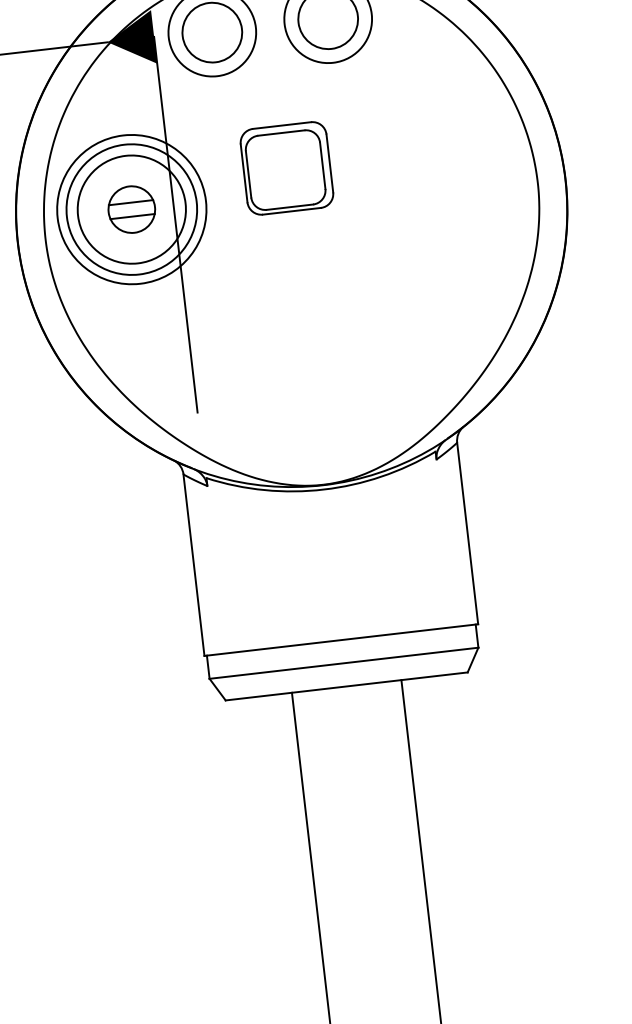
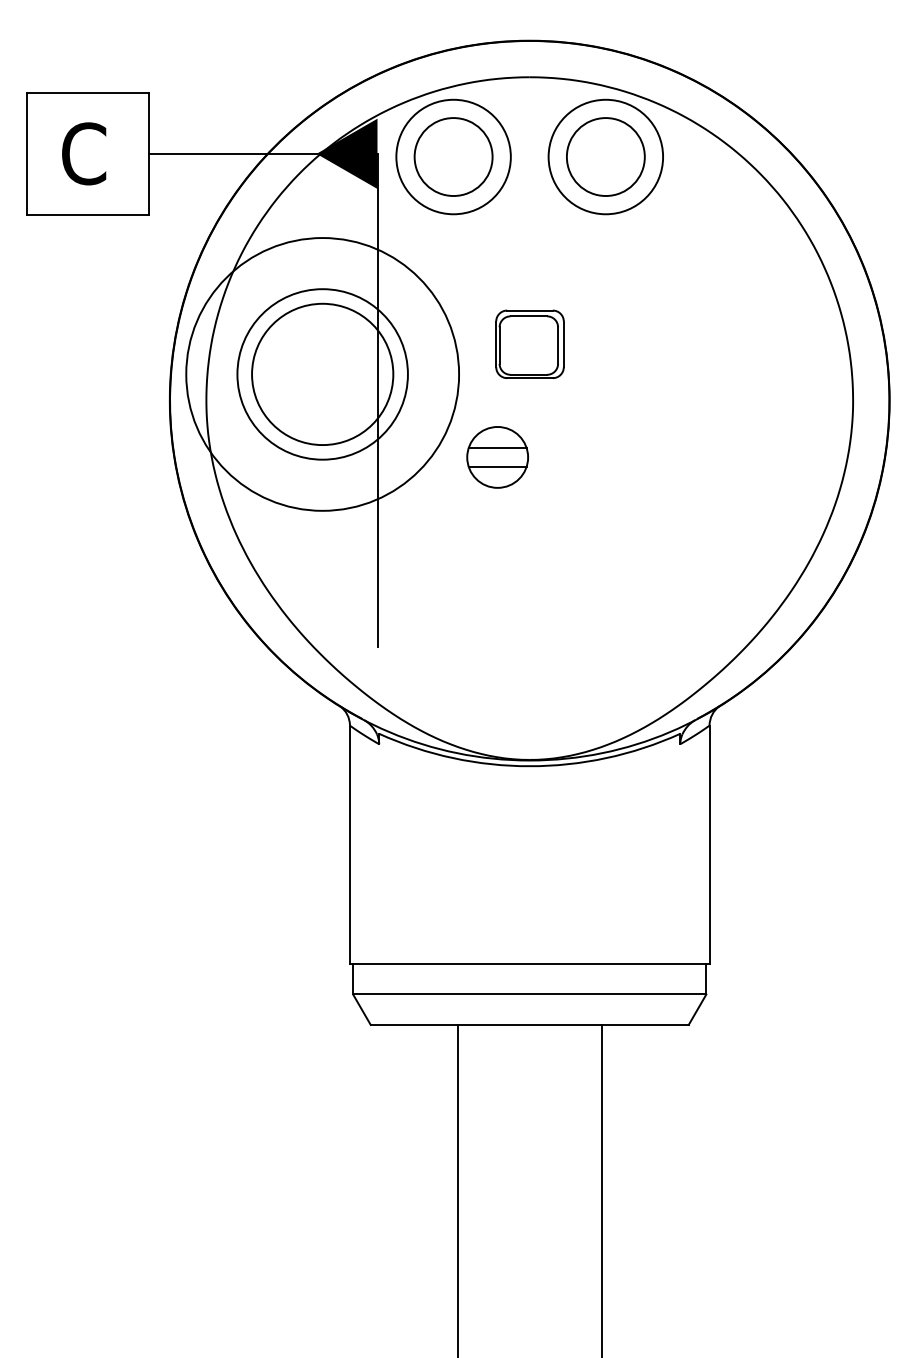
part: (286, 168) -> (529, 344), size x0.6
circle: (131, 209) -> (322, 374), size x1.4
part: (131, 209) -> (497, 457), moved

